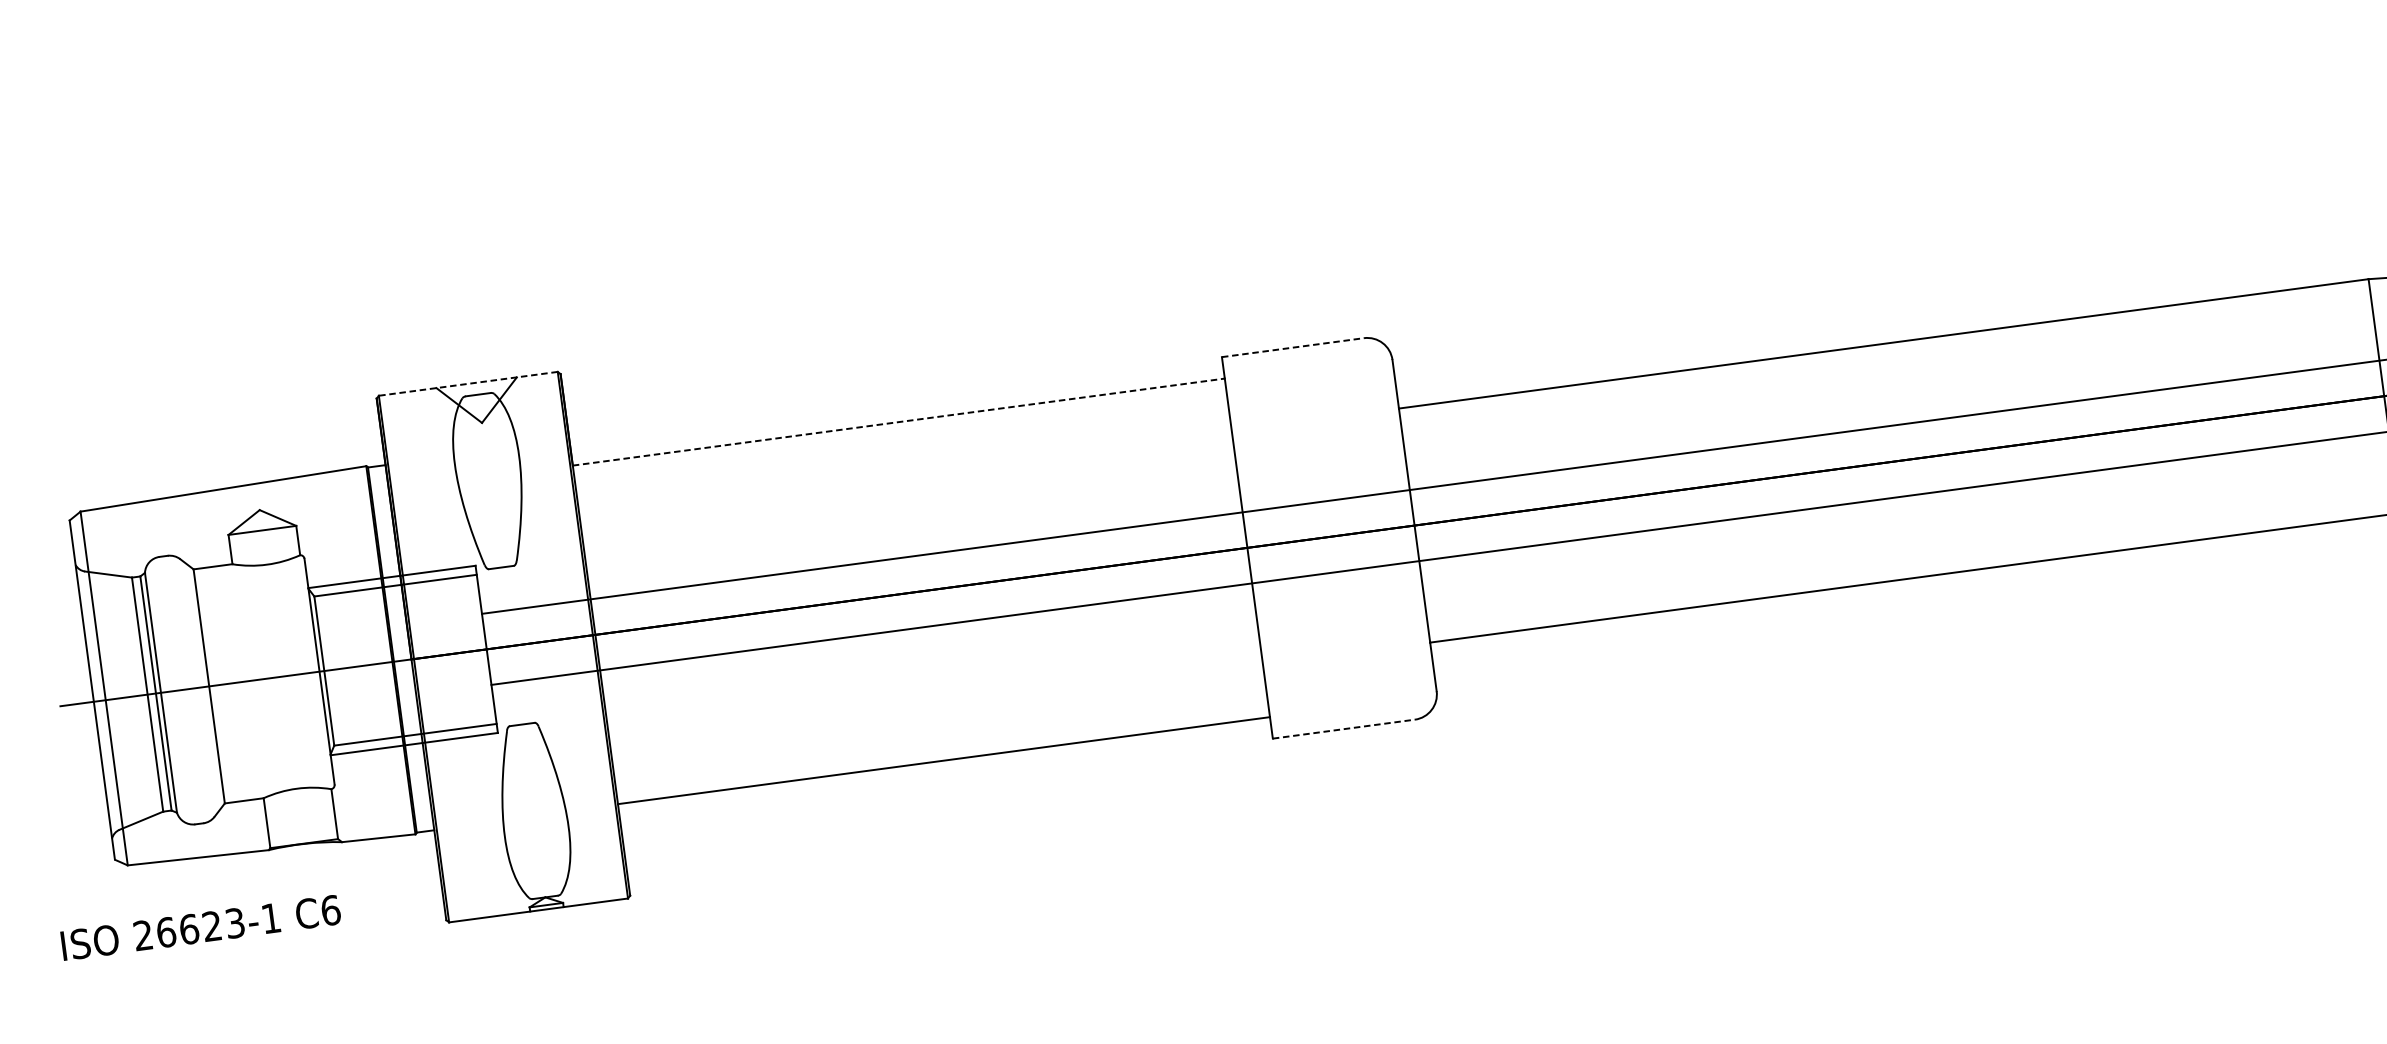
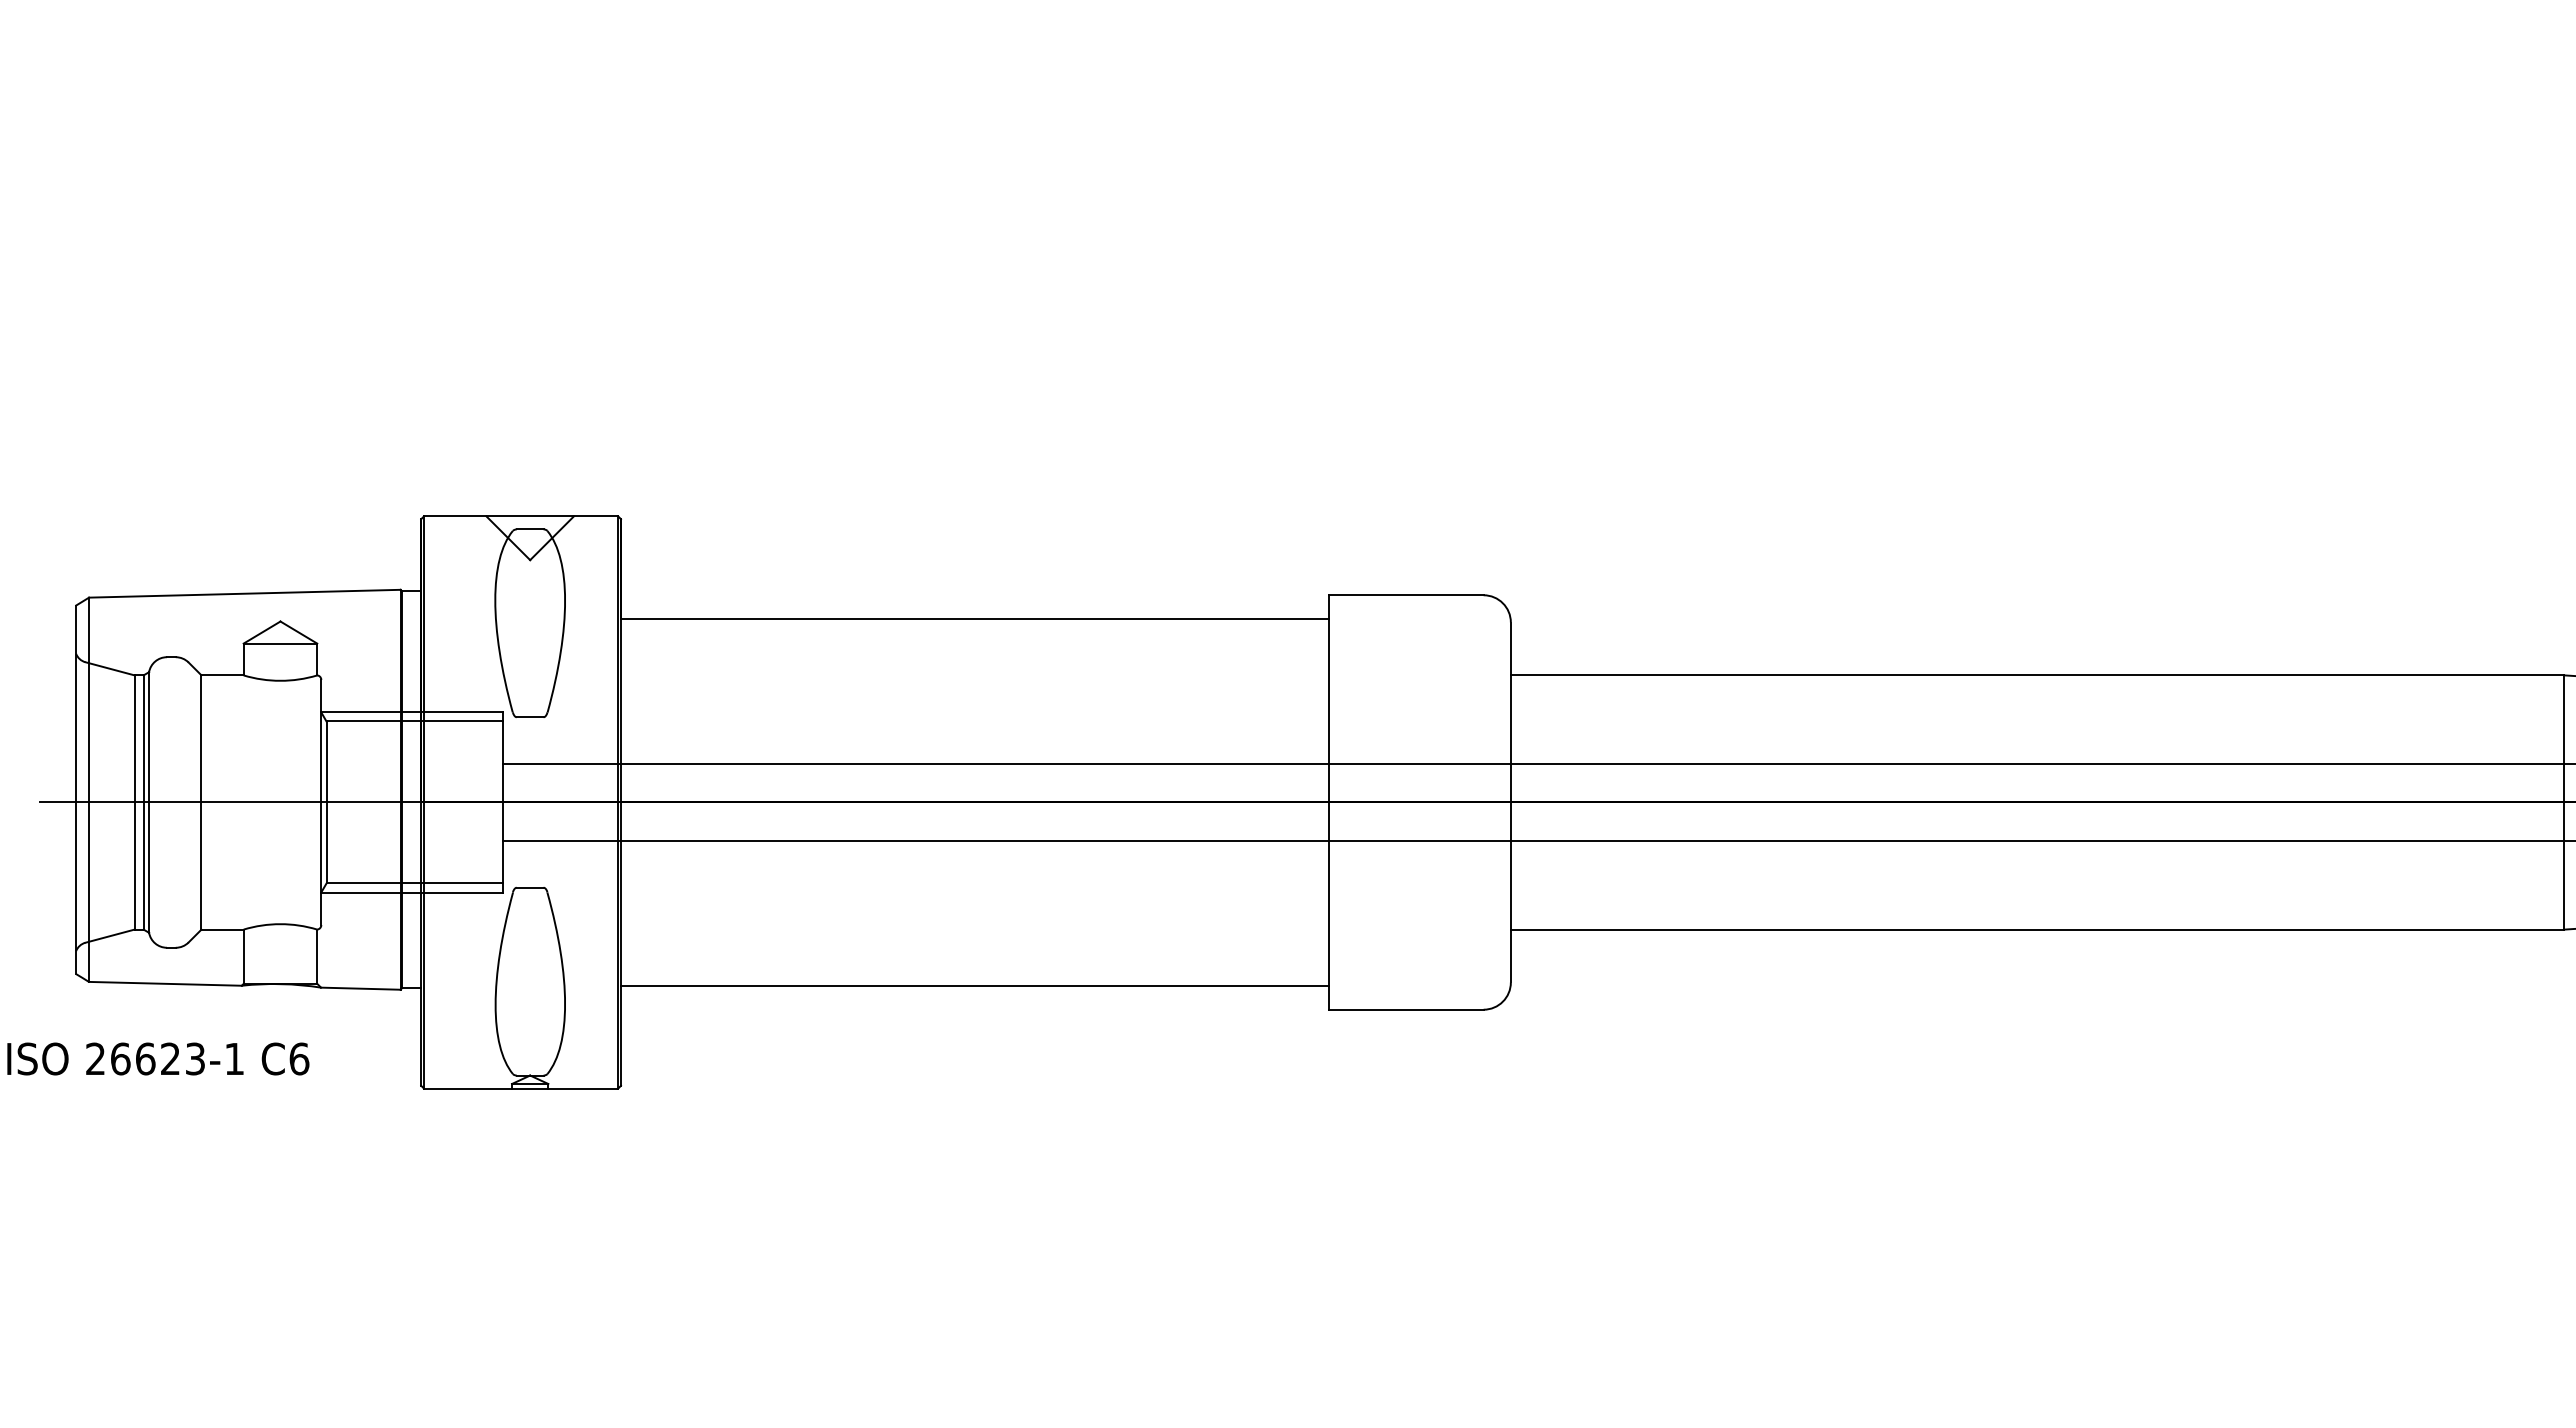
line: (1293, 347) -> (1406, 595), dashed -> solid
line: (467, 383) -> (520, 516), dashed -> solid
line: (899, 421) -> (975, 618), dashed -> solid
line: (1343, 728) -> (1406, 1009), dashed -> solid

